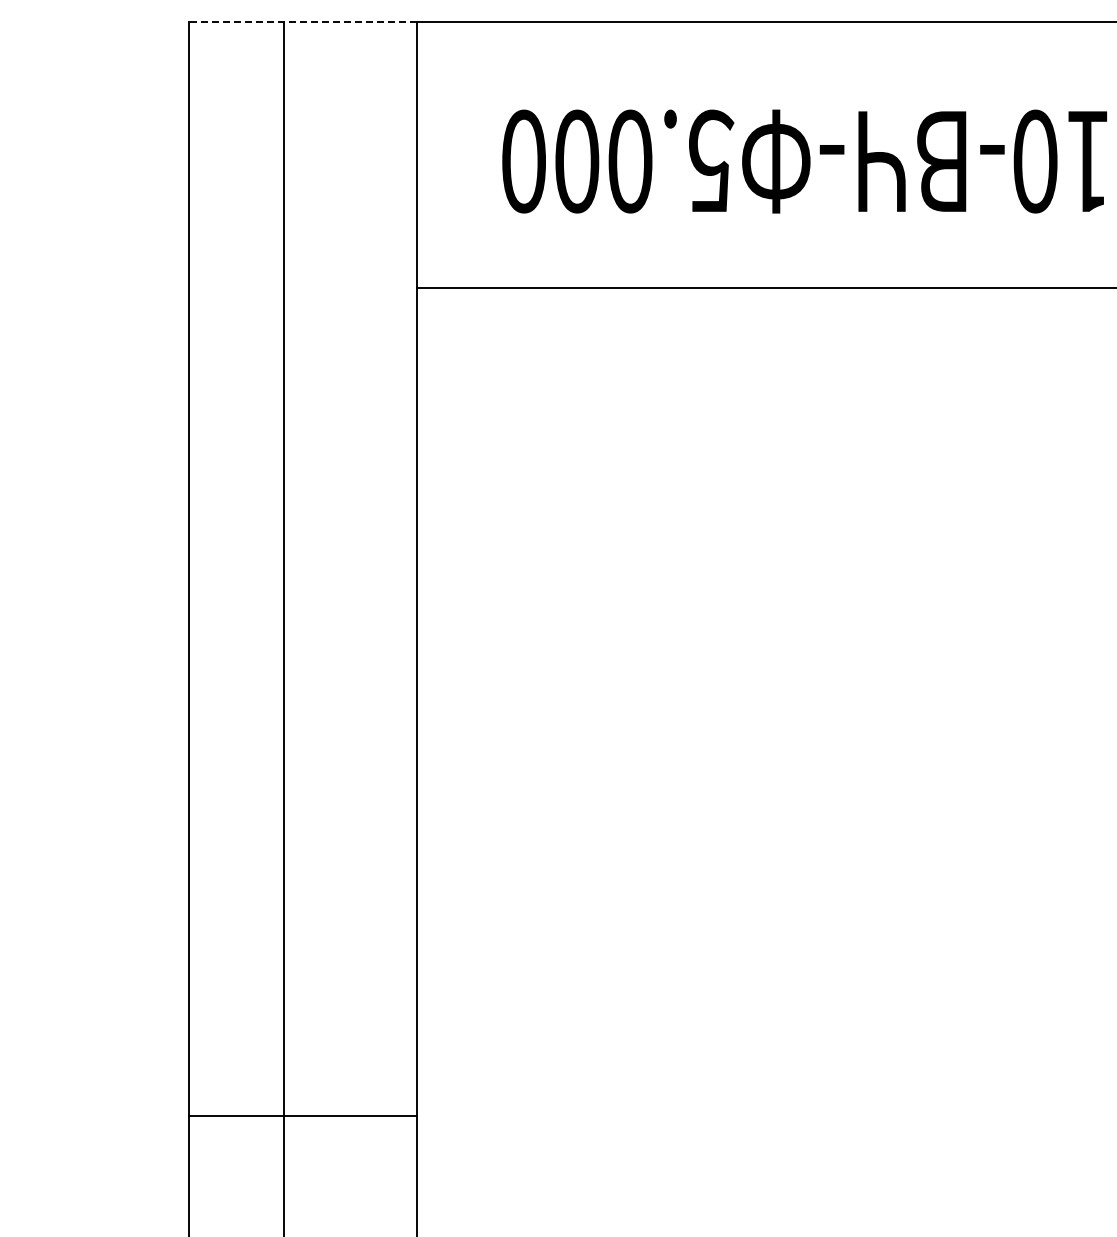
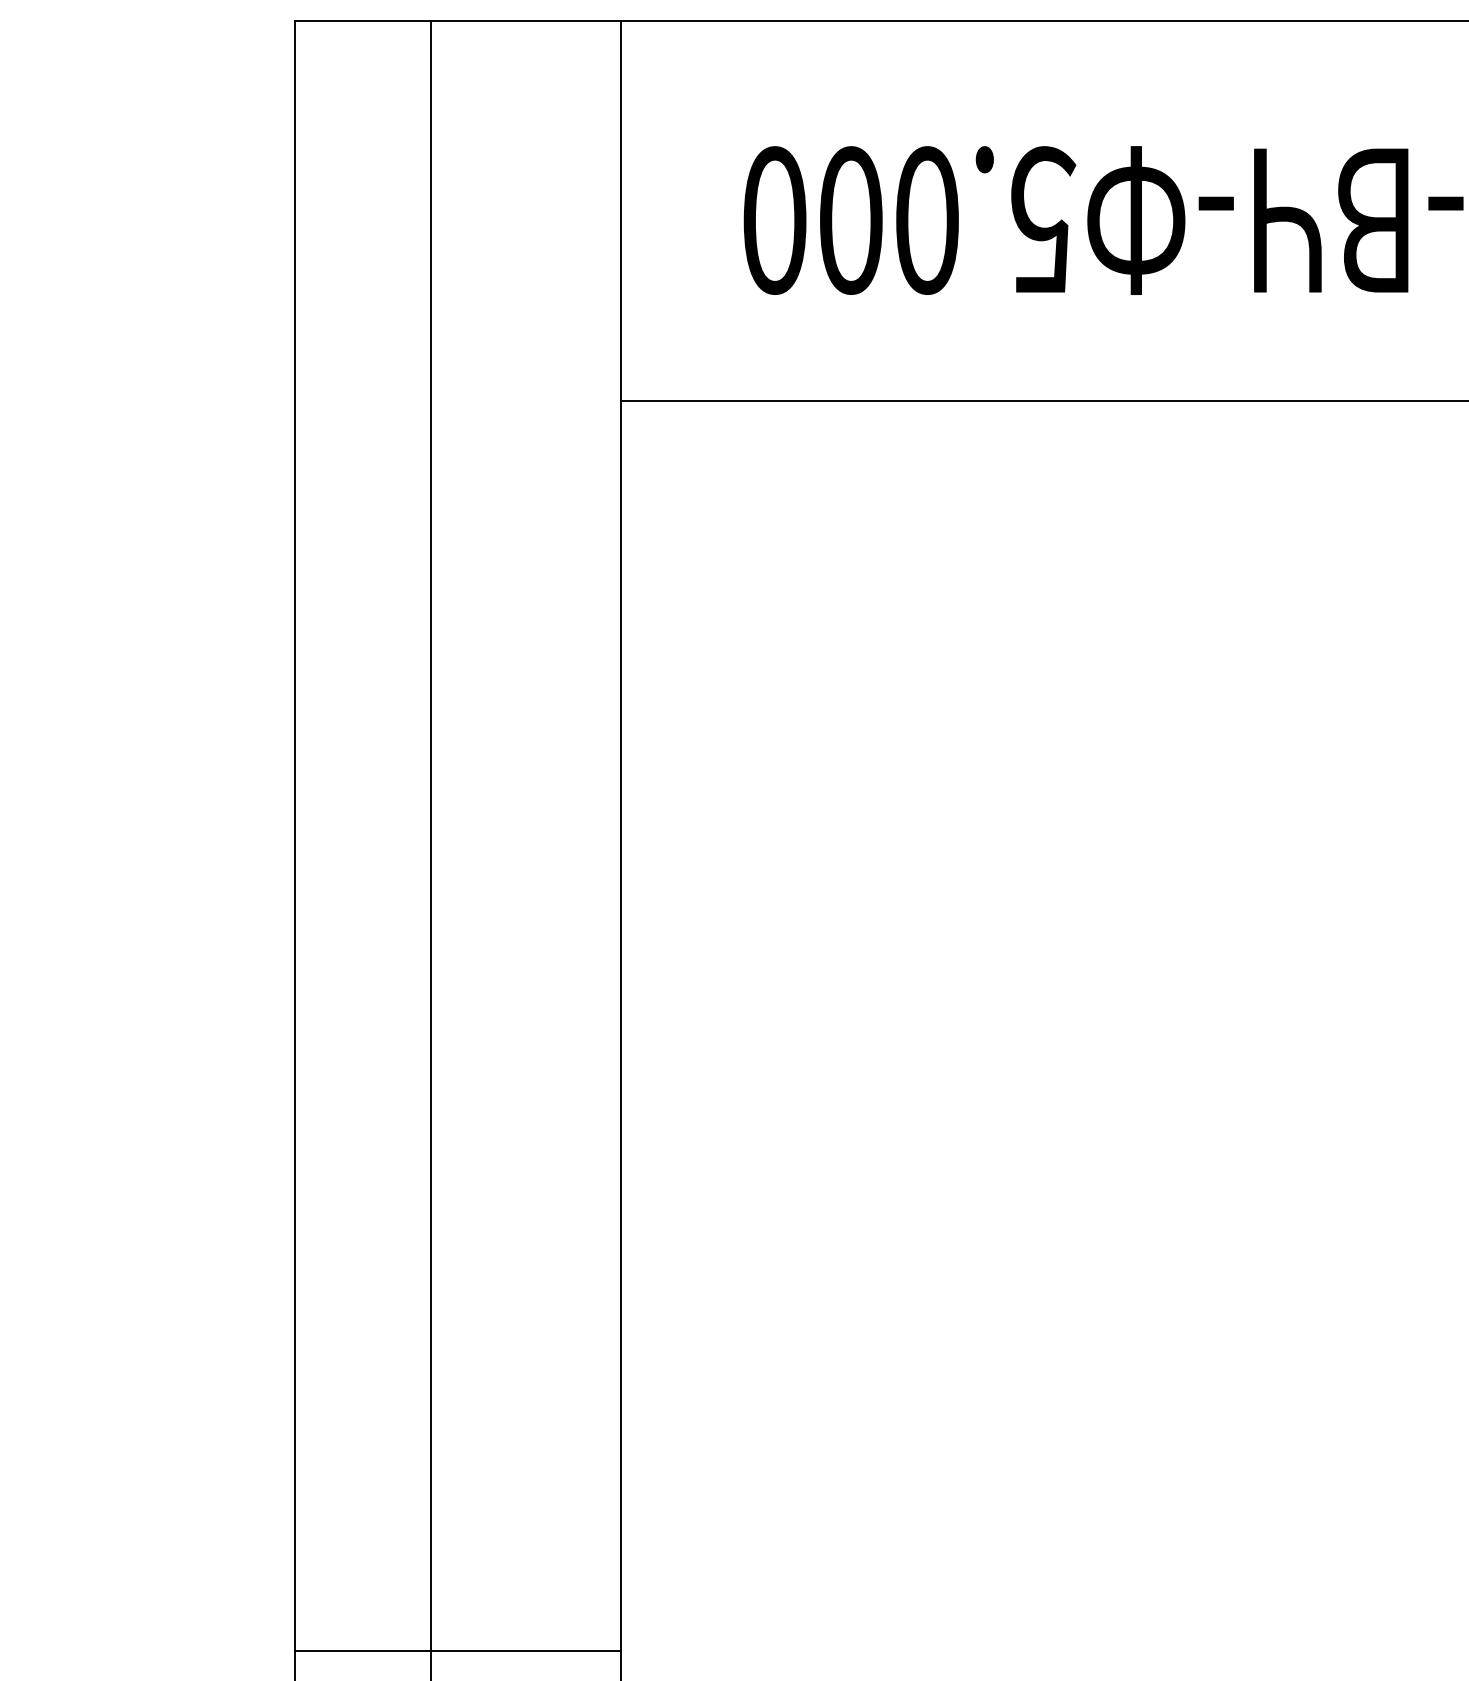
line: (302, 21) -> (457, 19), dashed -> solid
line: (302, 1116) -> (457, 1651), moved

